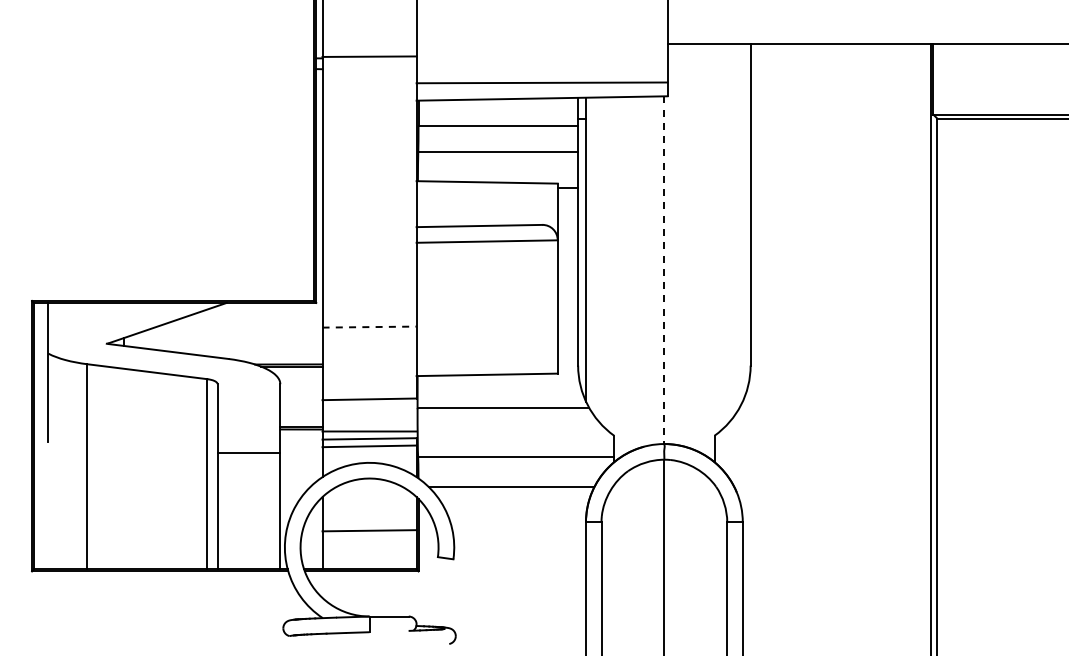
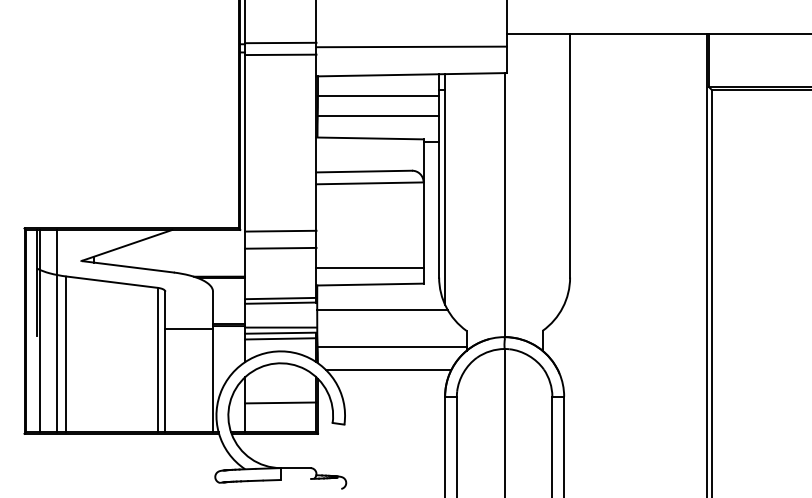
line: (369, 72) -> (280, 54), added
line: (541, 82) -> (411, 46), moved
line: (664, 270) -> (504, 205), dashed -> solid
line: (369, 304) -> (280, 231), added
line: (370, 327) -> (281, 248), dashed -> solid
line: (486, 353) -> (369, 268), added
line: (369, 393) -> (280, 298), added
line: (52, 435) -> (40, 330), added
line: (75, 435) -> (57, 330), added
line: (248, 453) -> (188, 329), moved

